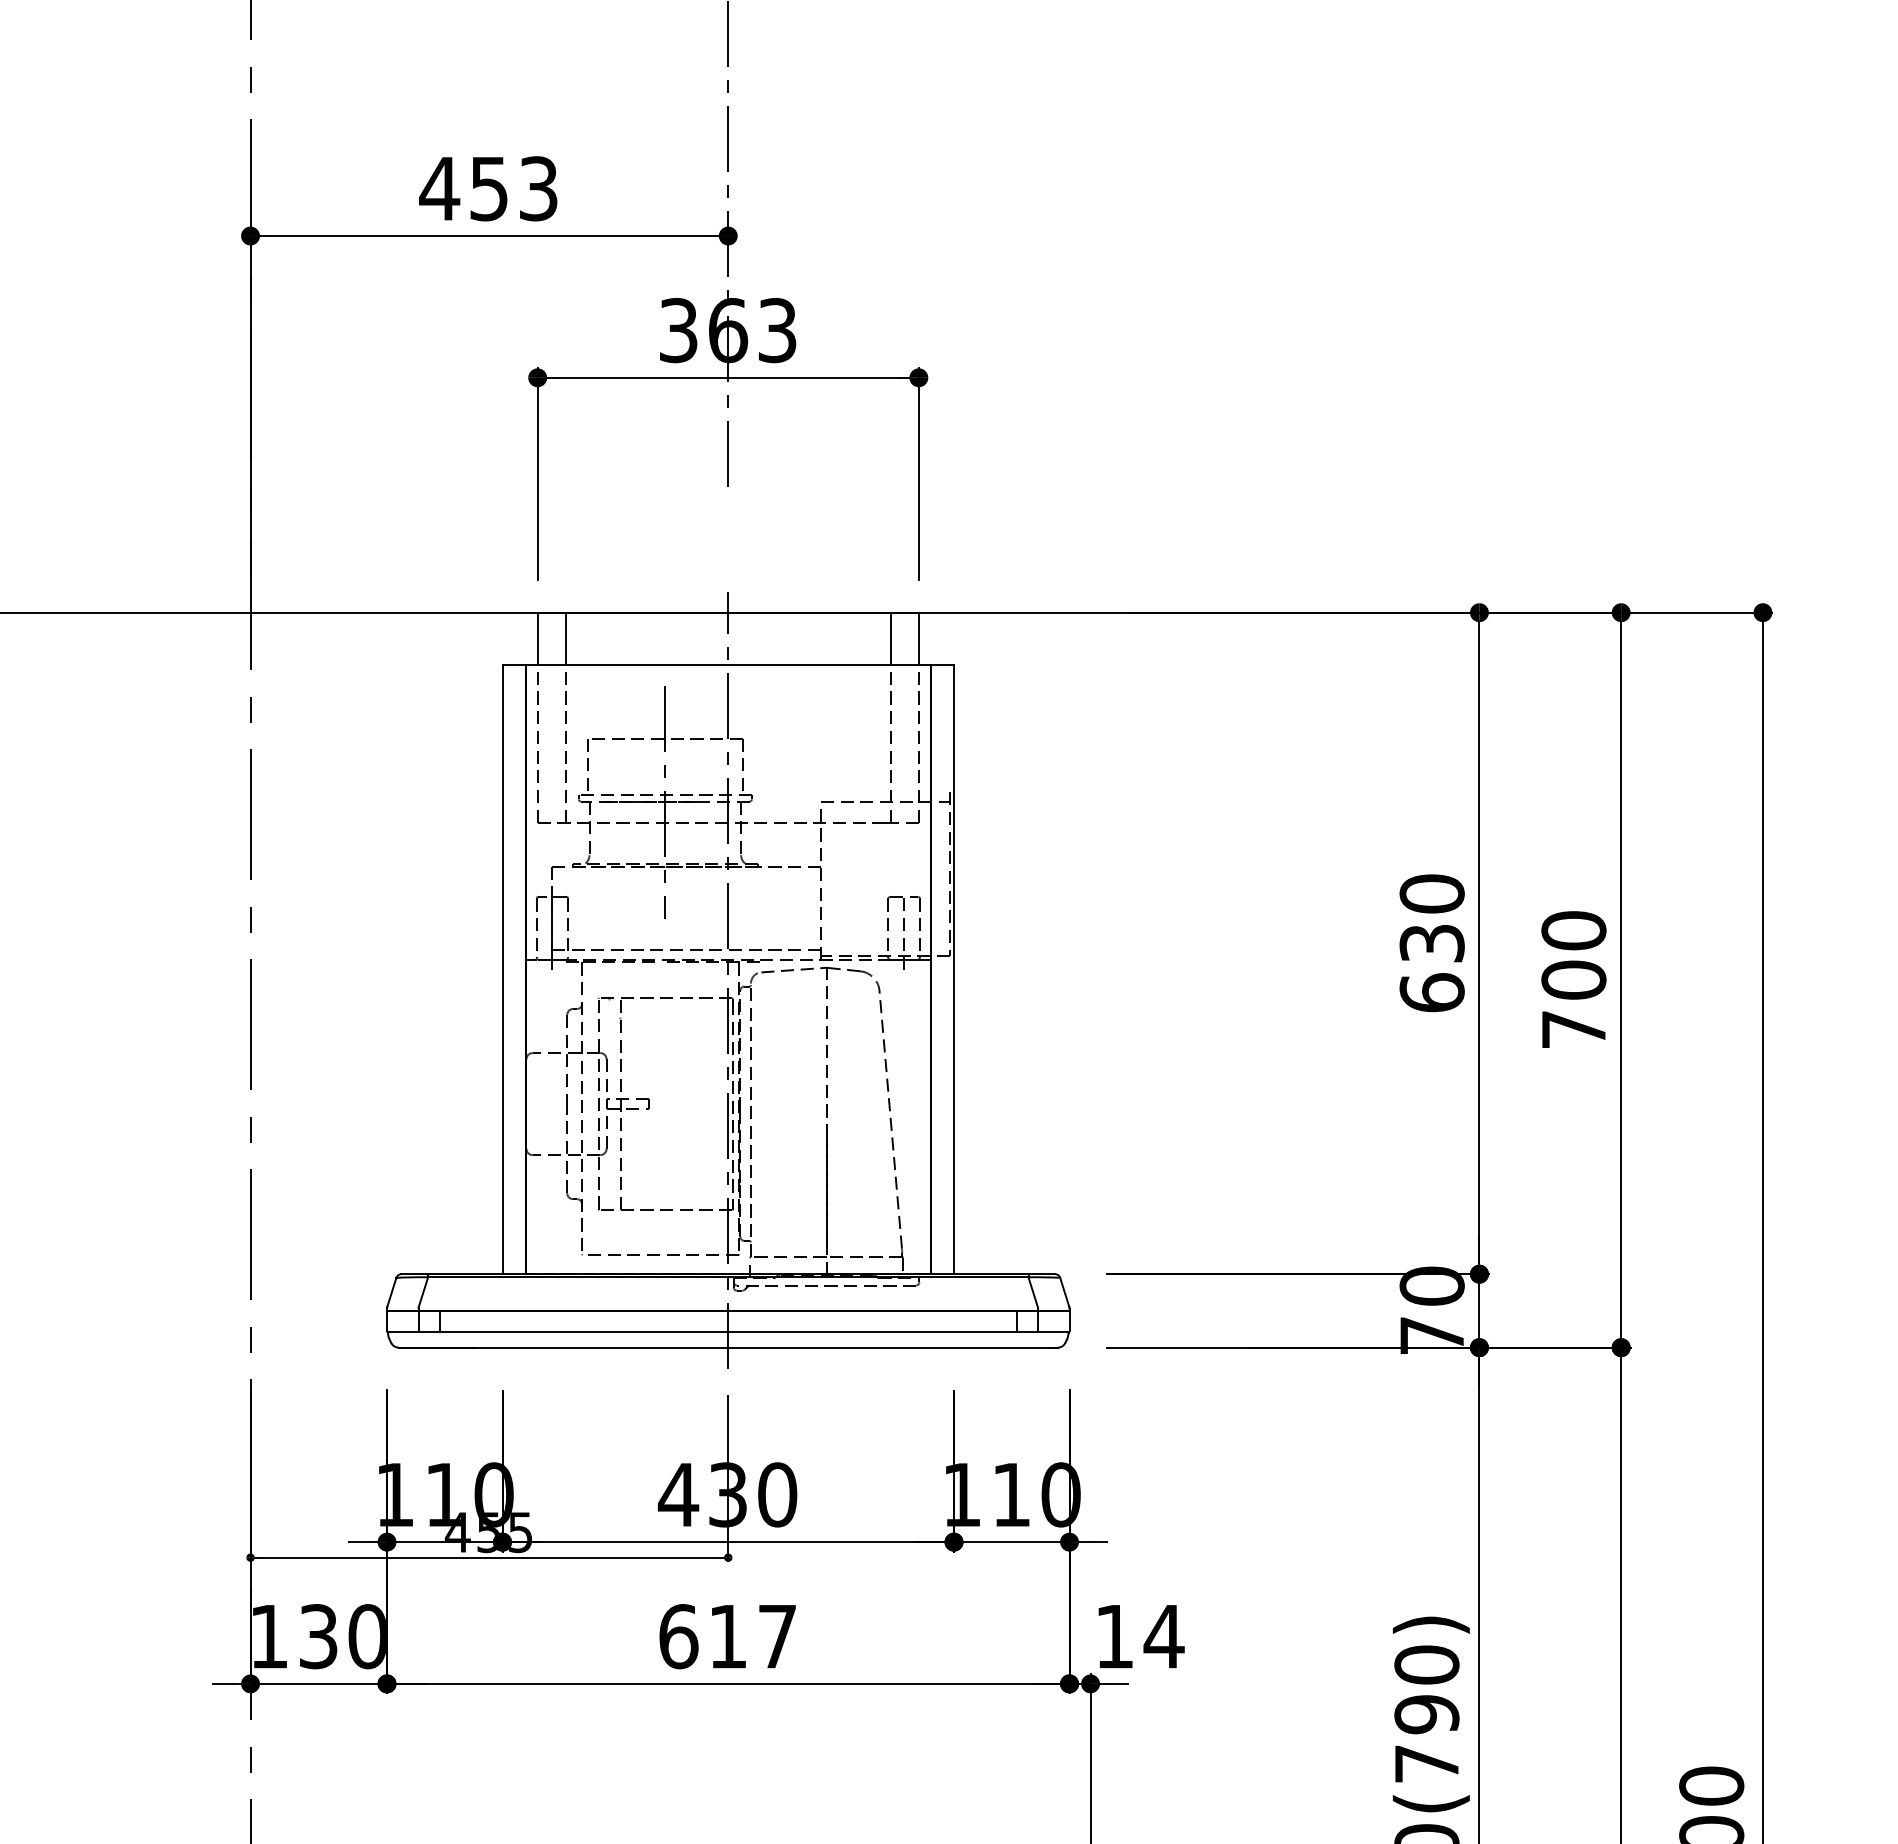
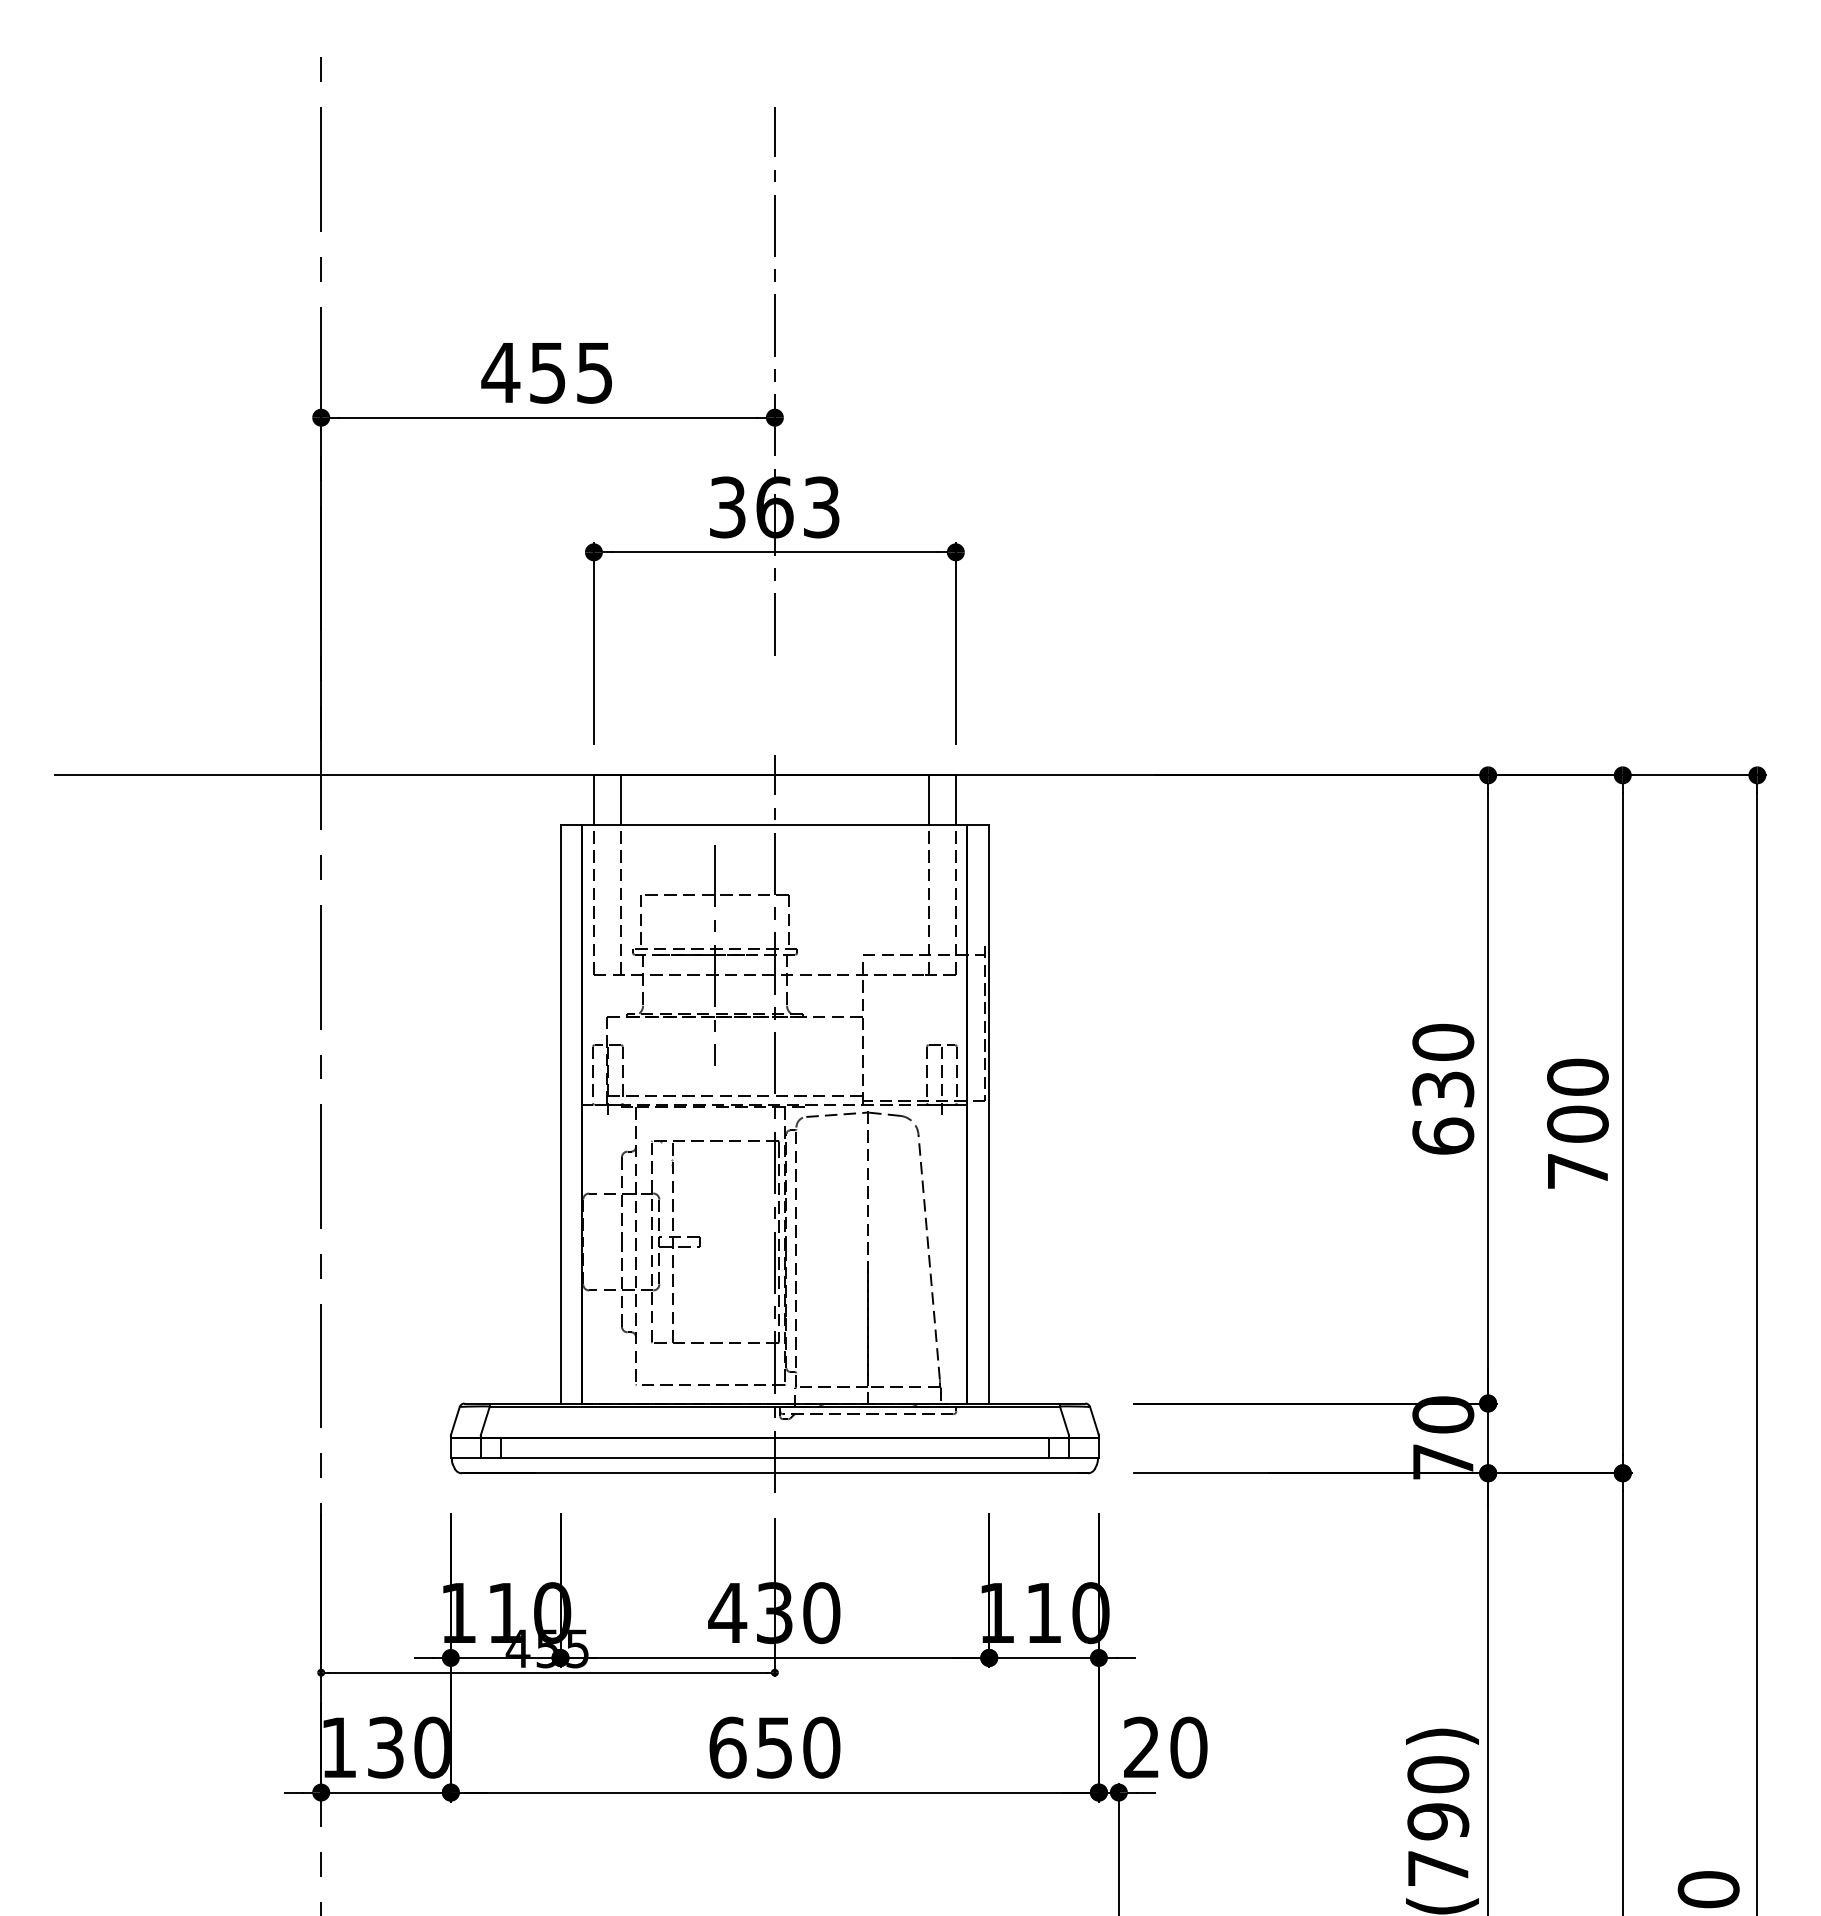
text: (538, 188) -> (594, 372), 453 -> 455
text: (753, 1636) -> (798, 1747), 617 -> 650
text: (1140, 1636) -> (1166, 1747), 14 -> 20

